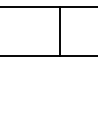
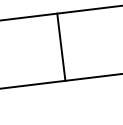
line: (60, 31) -> (61, 47), moved

